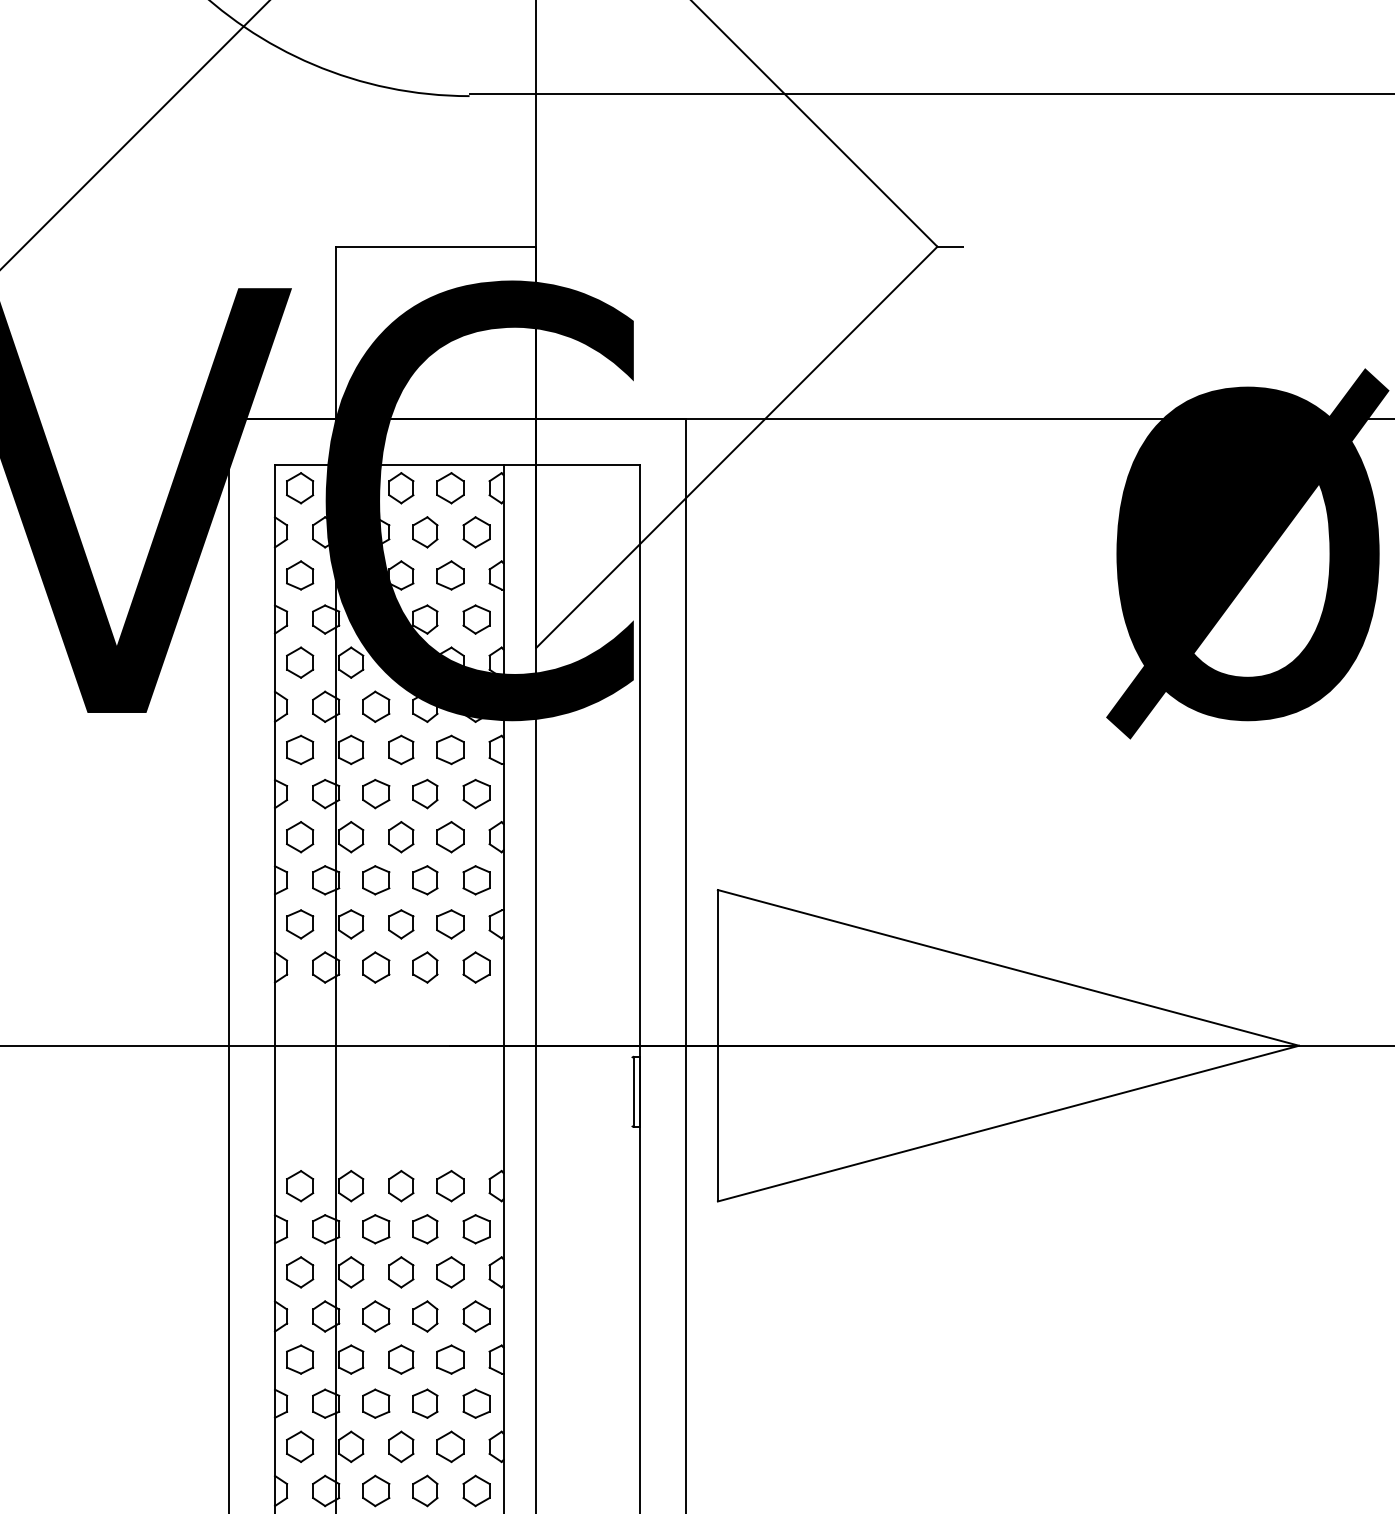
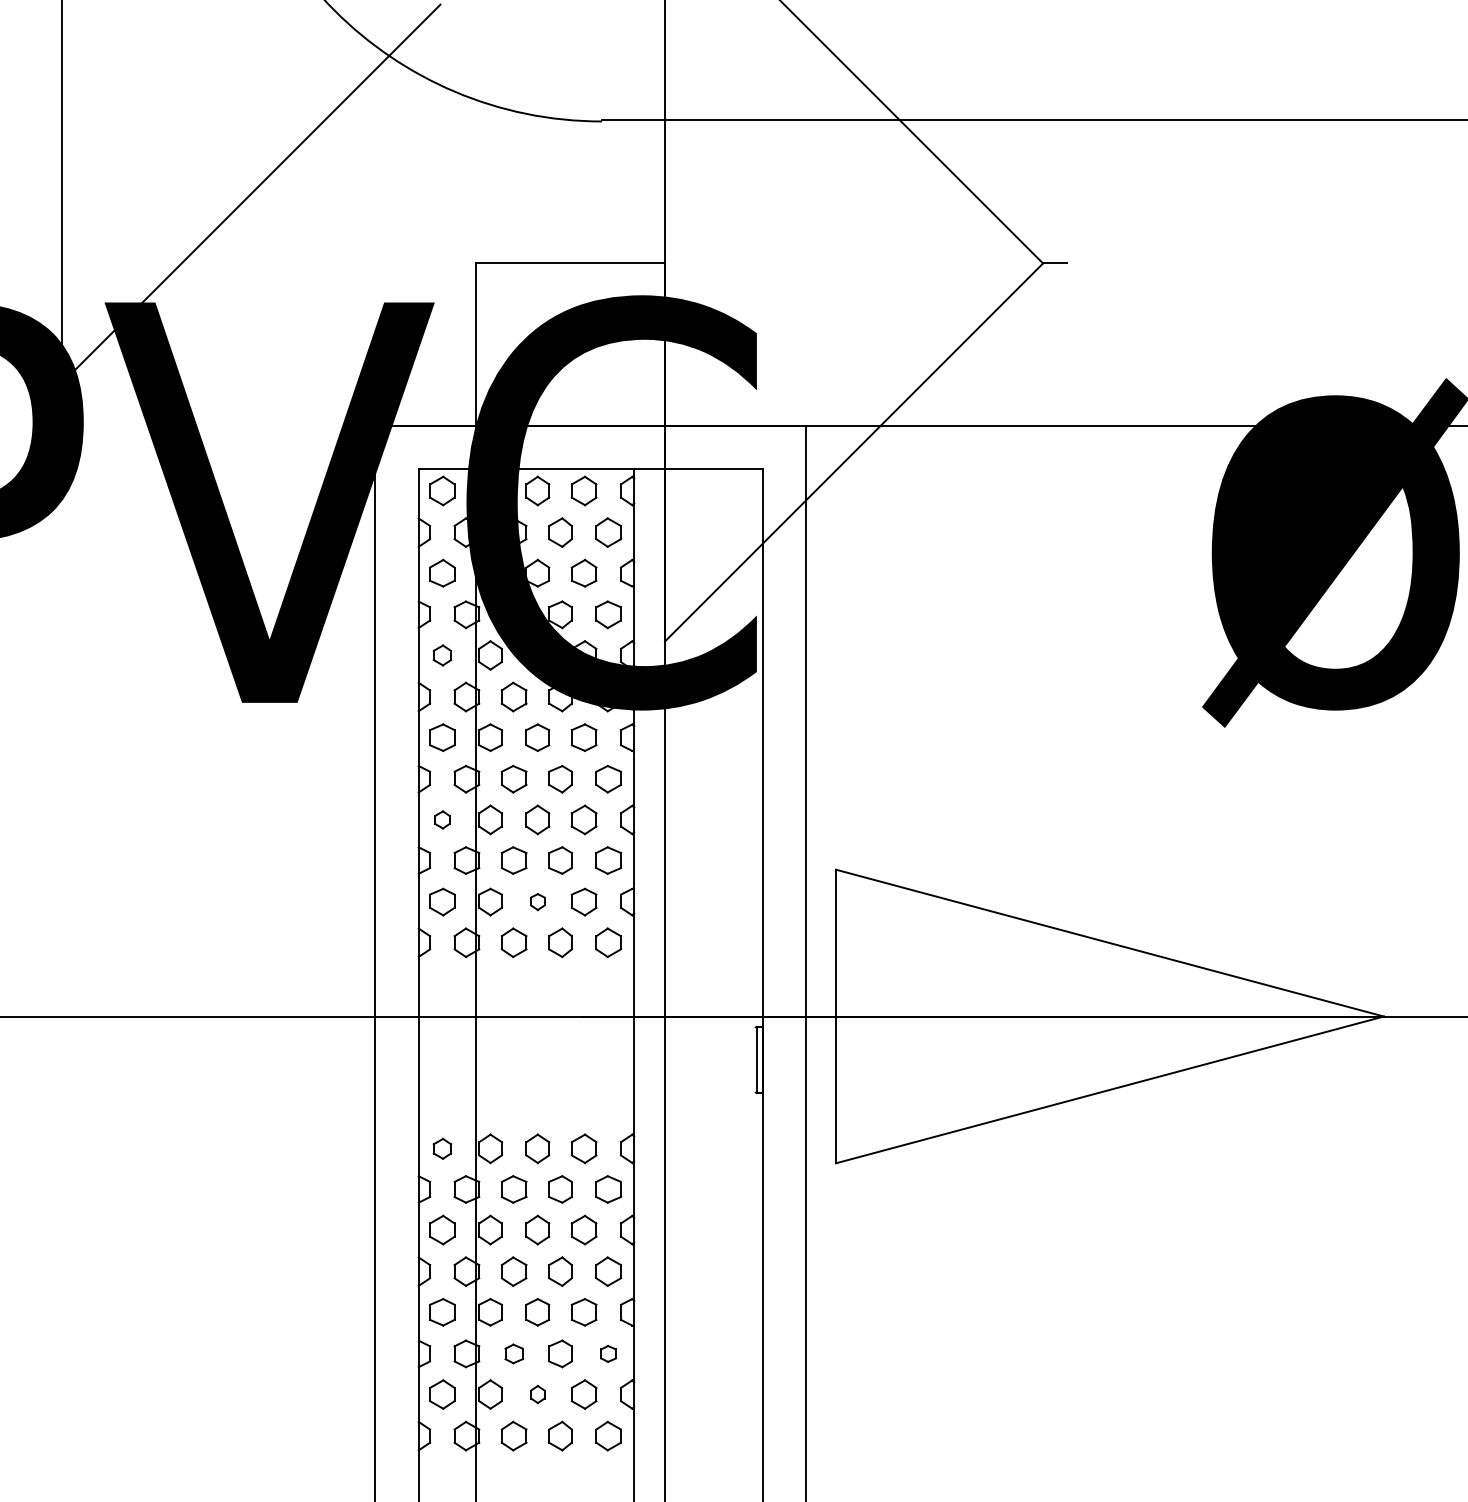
part: (300, 662) -> (442, 655), size x0.7
part: (300, 836) -> (442, 819), size x0.6
part: (401, 923) -> (537, 901), size x0.6
part: (300, 1185) -> (442, 1148), size x0.7
part: (375, 1403) -> (513, 1353), size x0.7
part: (476, 1403) -> (608, 1353), size x0.6
part: (401, 1446) -> (537, 1394), size x0.6

